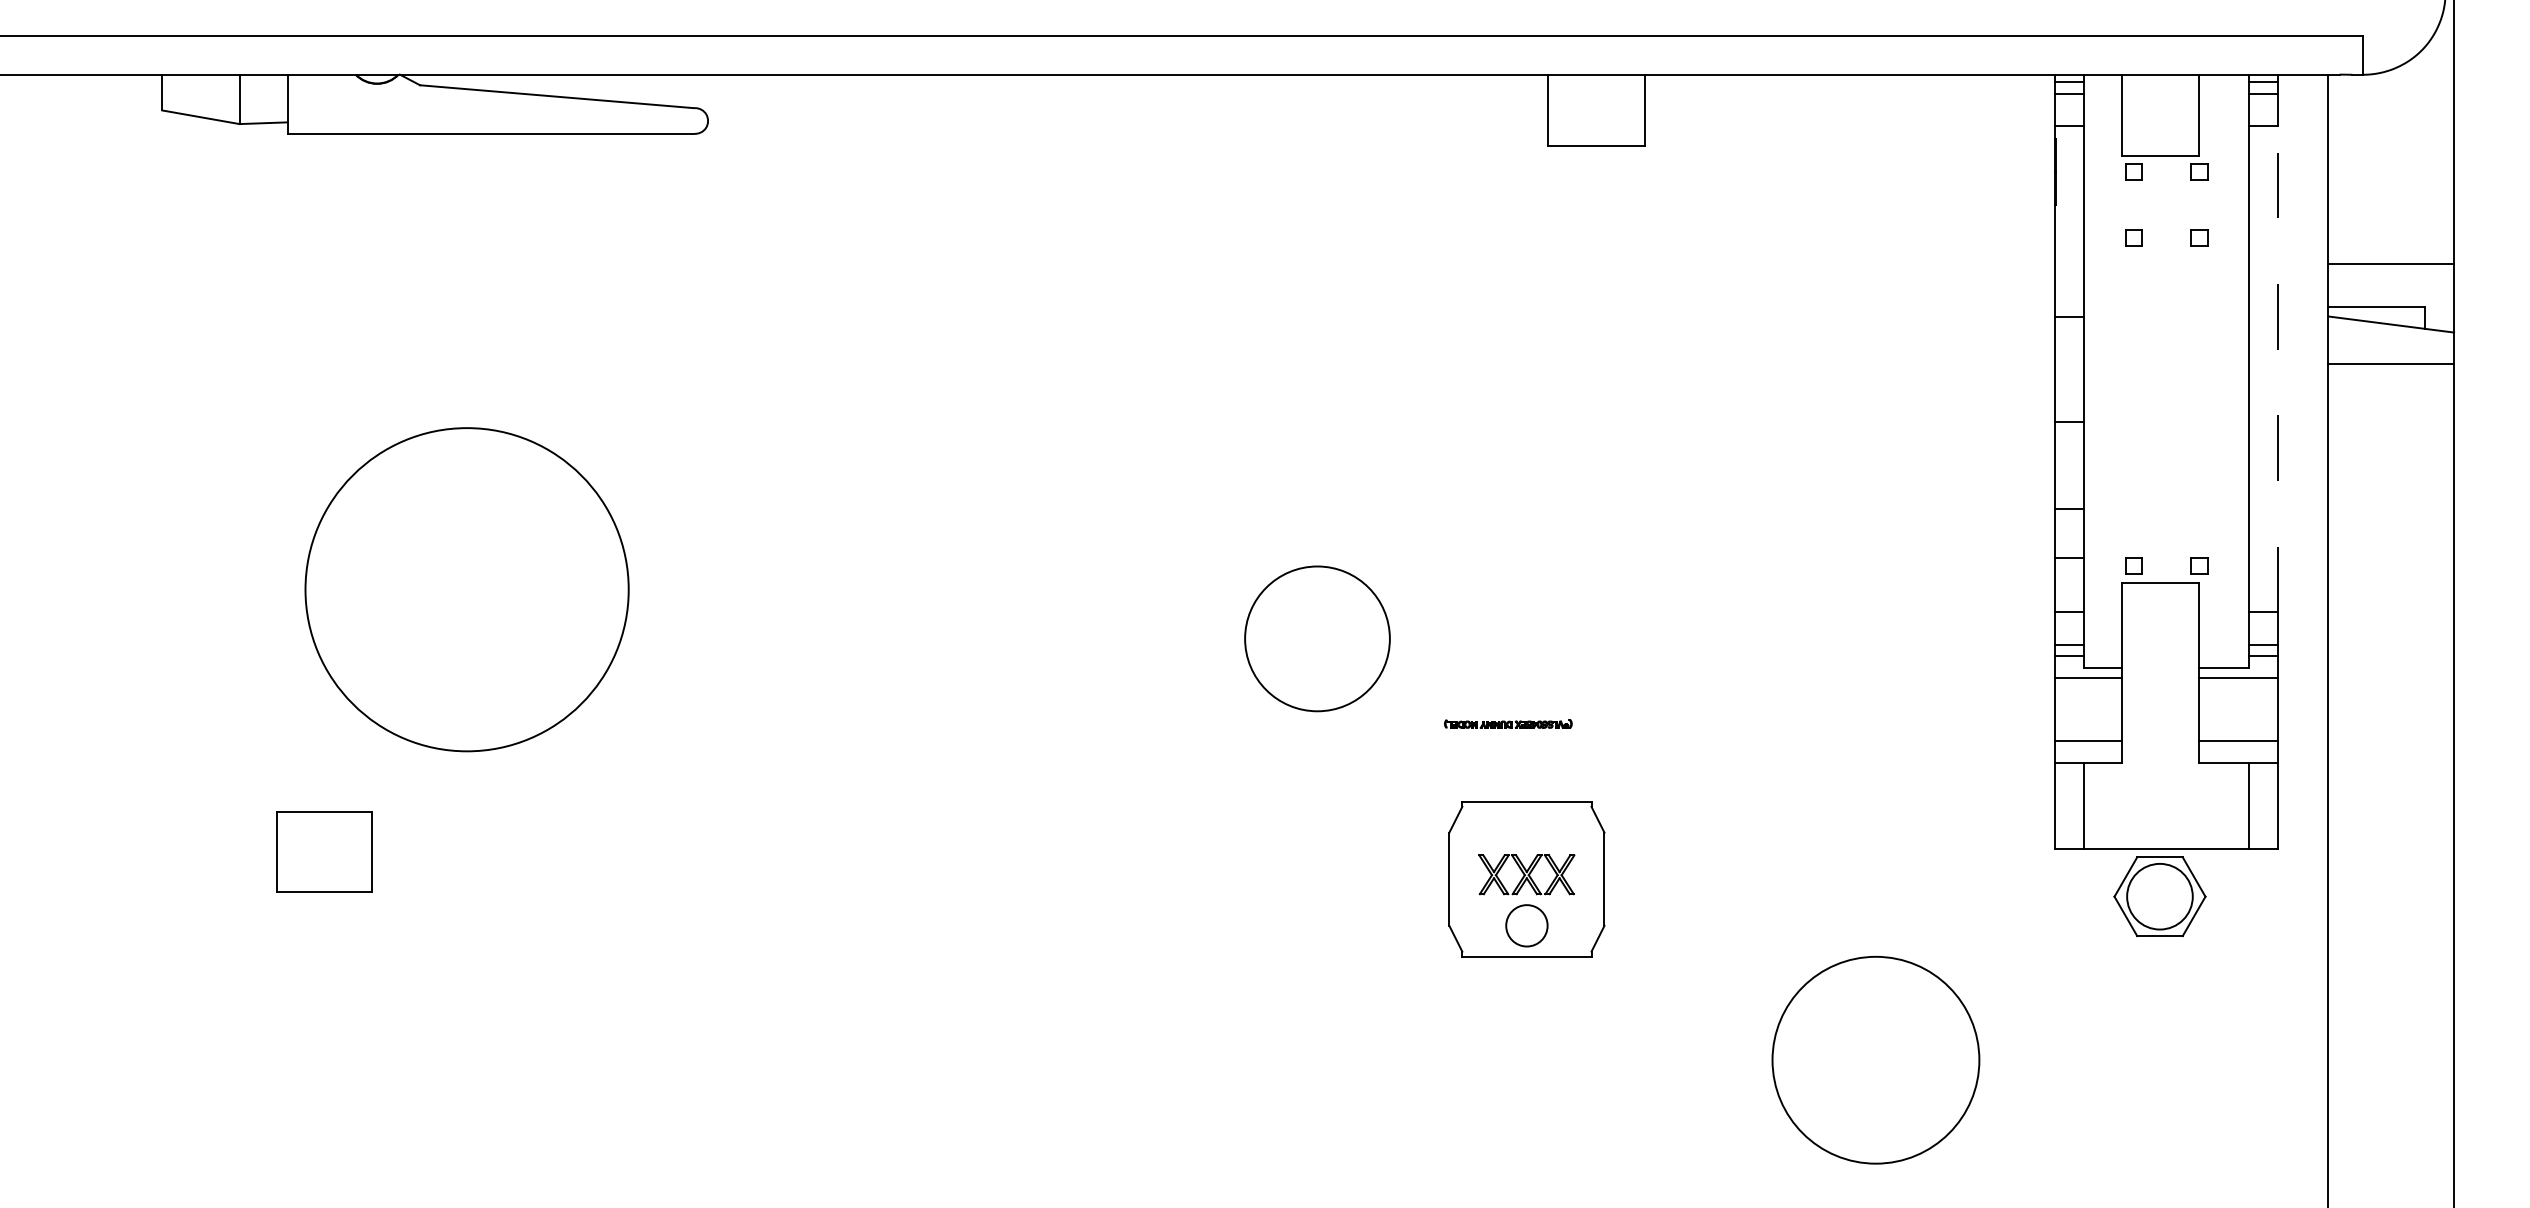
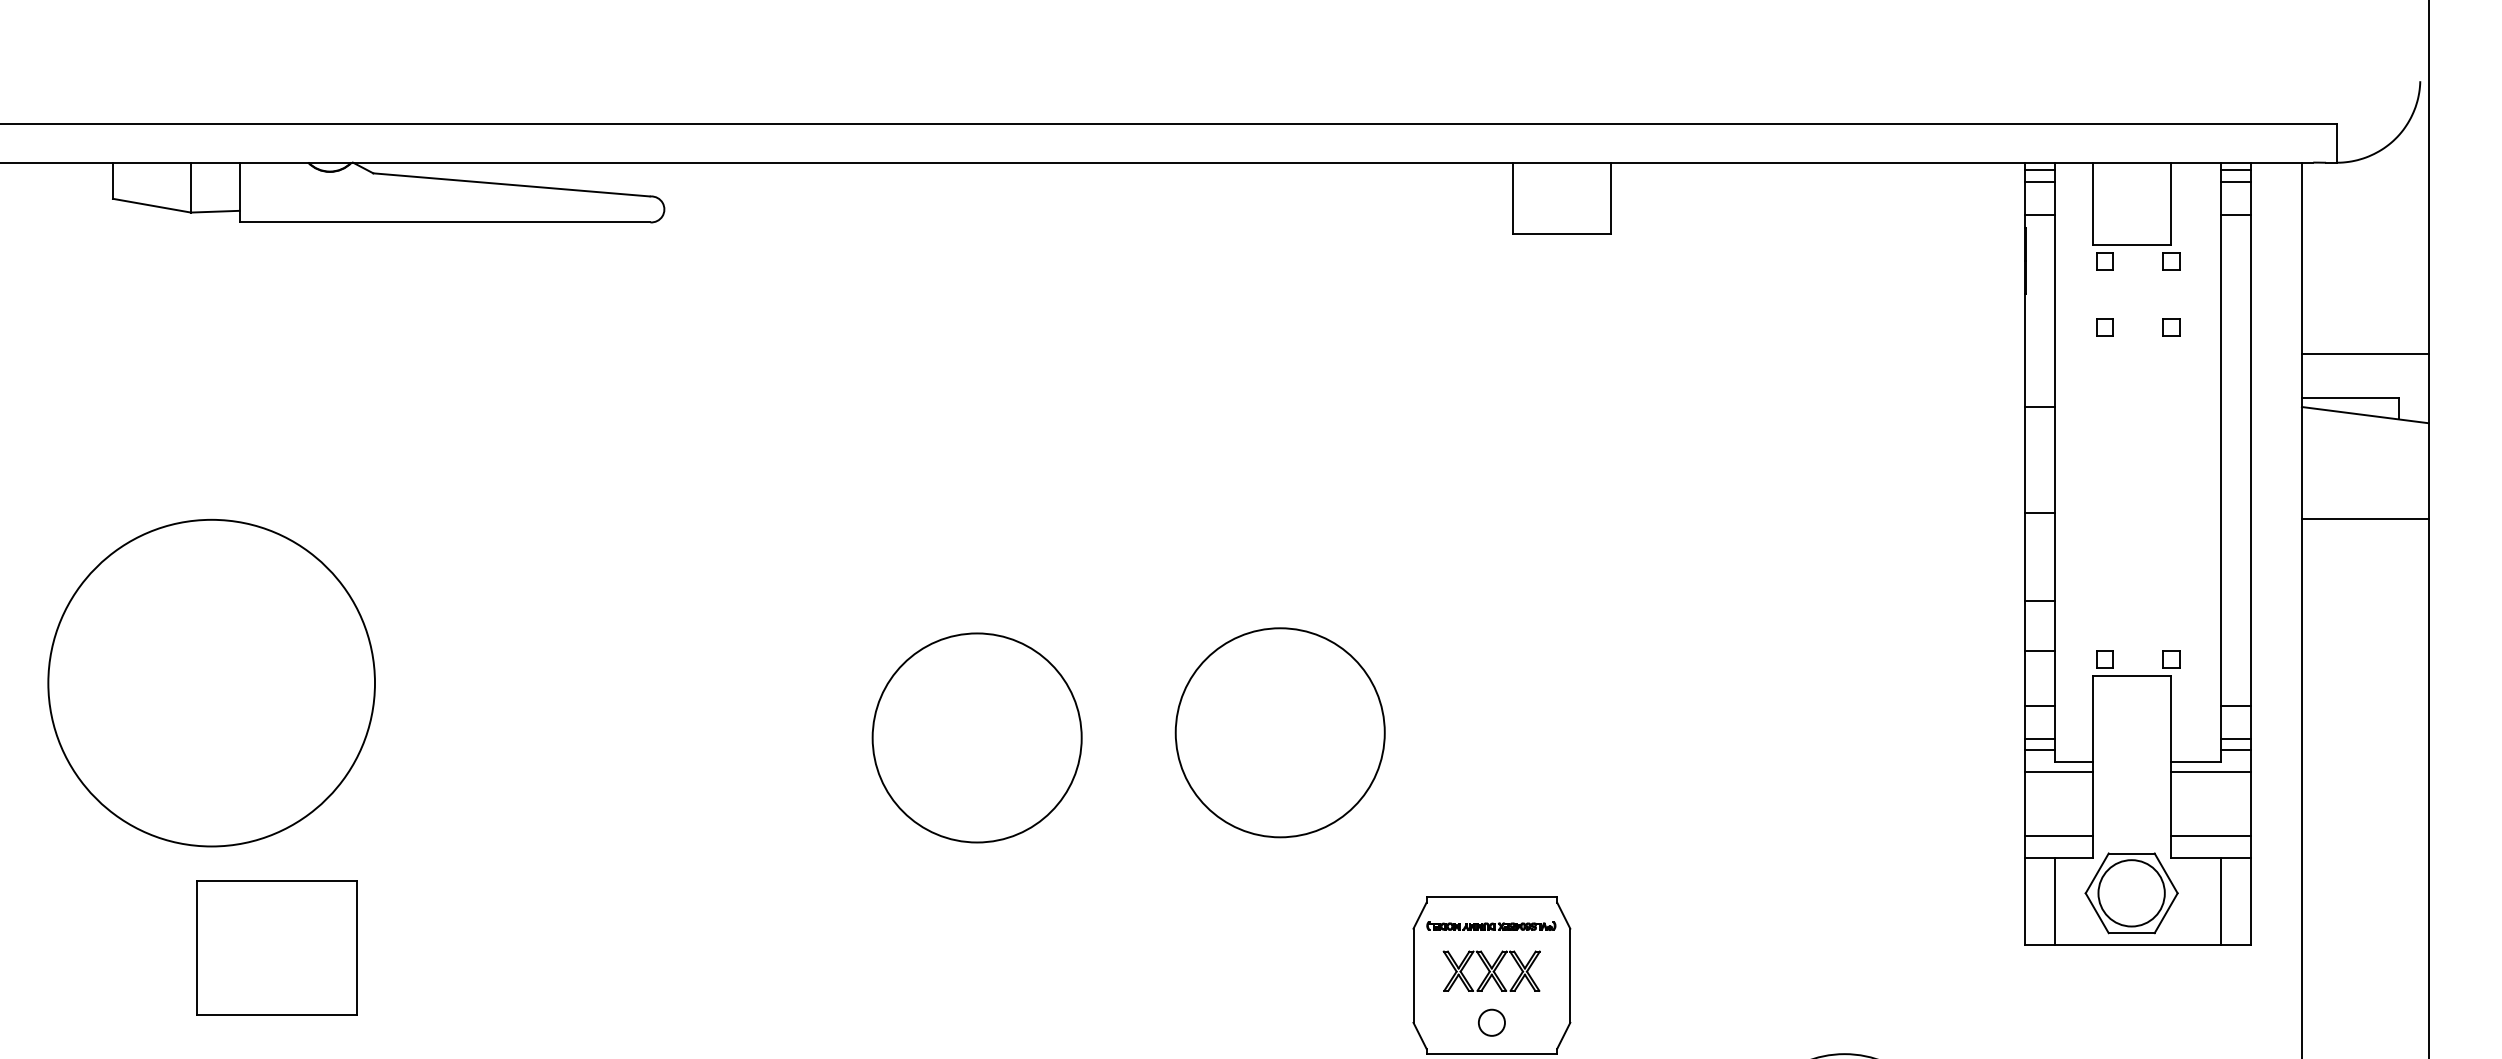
line: (2391, 363) -> (2365, 519), moved
line: (2278, 368) -> (2251, 459), dashed -> solid
circle: (466, 589) -> (211, 682), moved
circle: (1317, 638) -> (1280, 732), size x1.43
circle: (1017, 643) -> (977, 737), added
part: (1508, 723) -> (1491, 925), moved
part: (324, 851) -> (276, 947), size x1.67
part: (2159, 896) -> (2131, 893), moved
circle: (1526, 925) -> (1491, 1022), size x0.62

